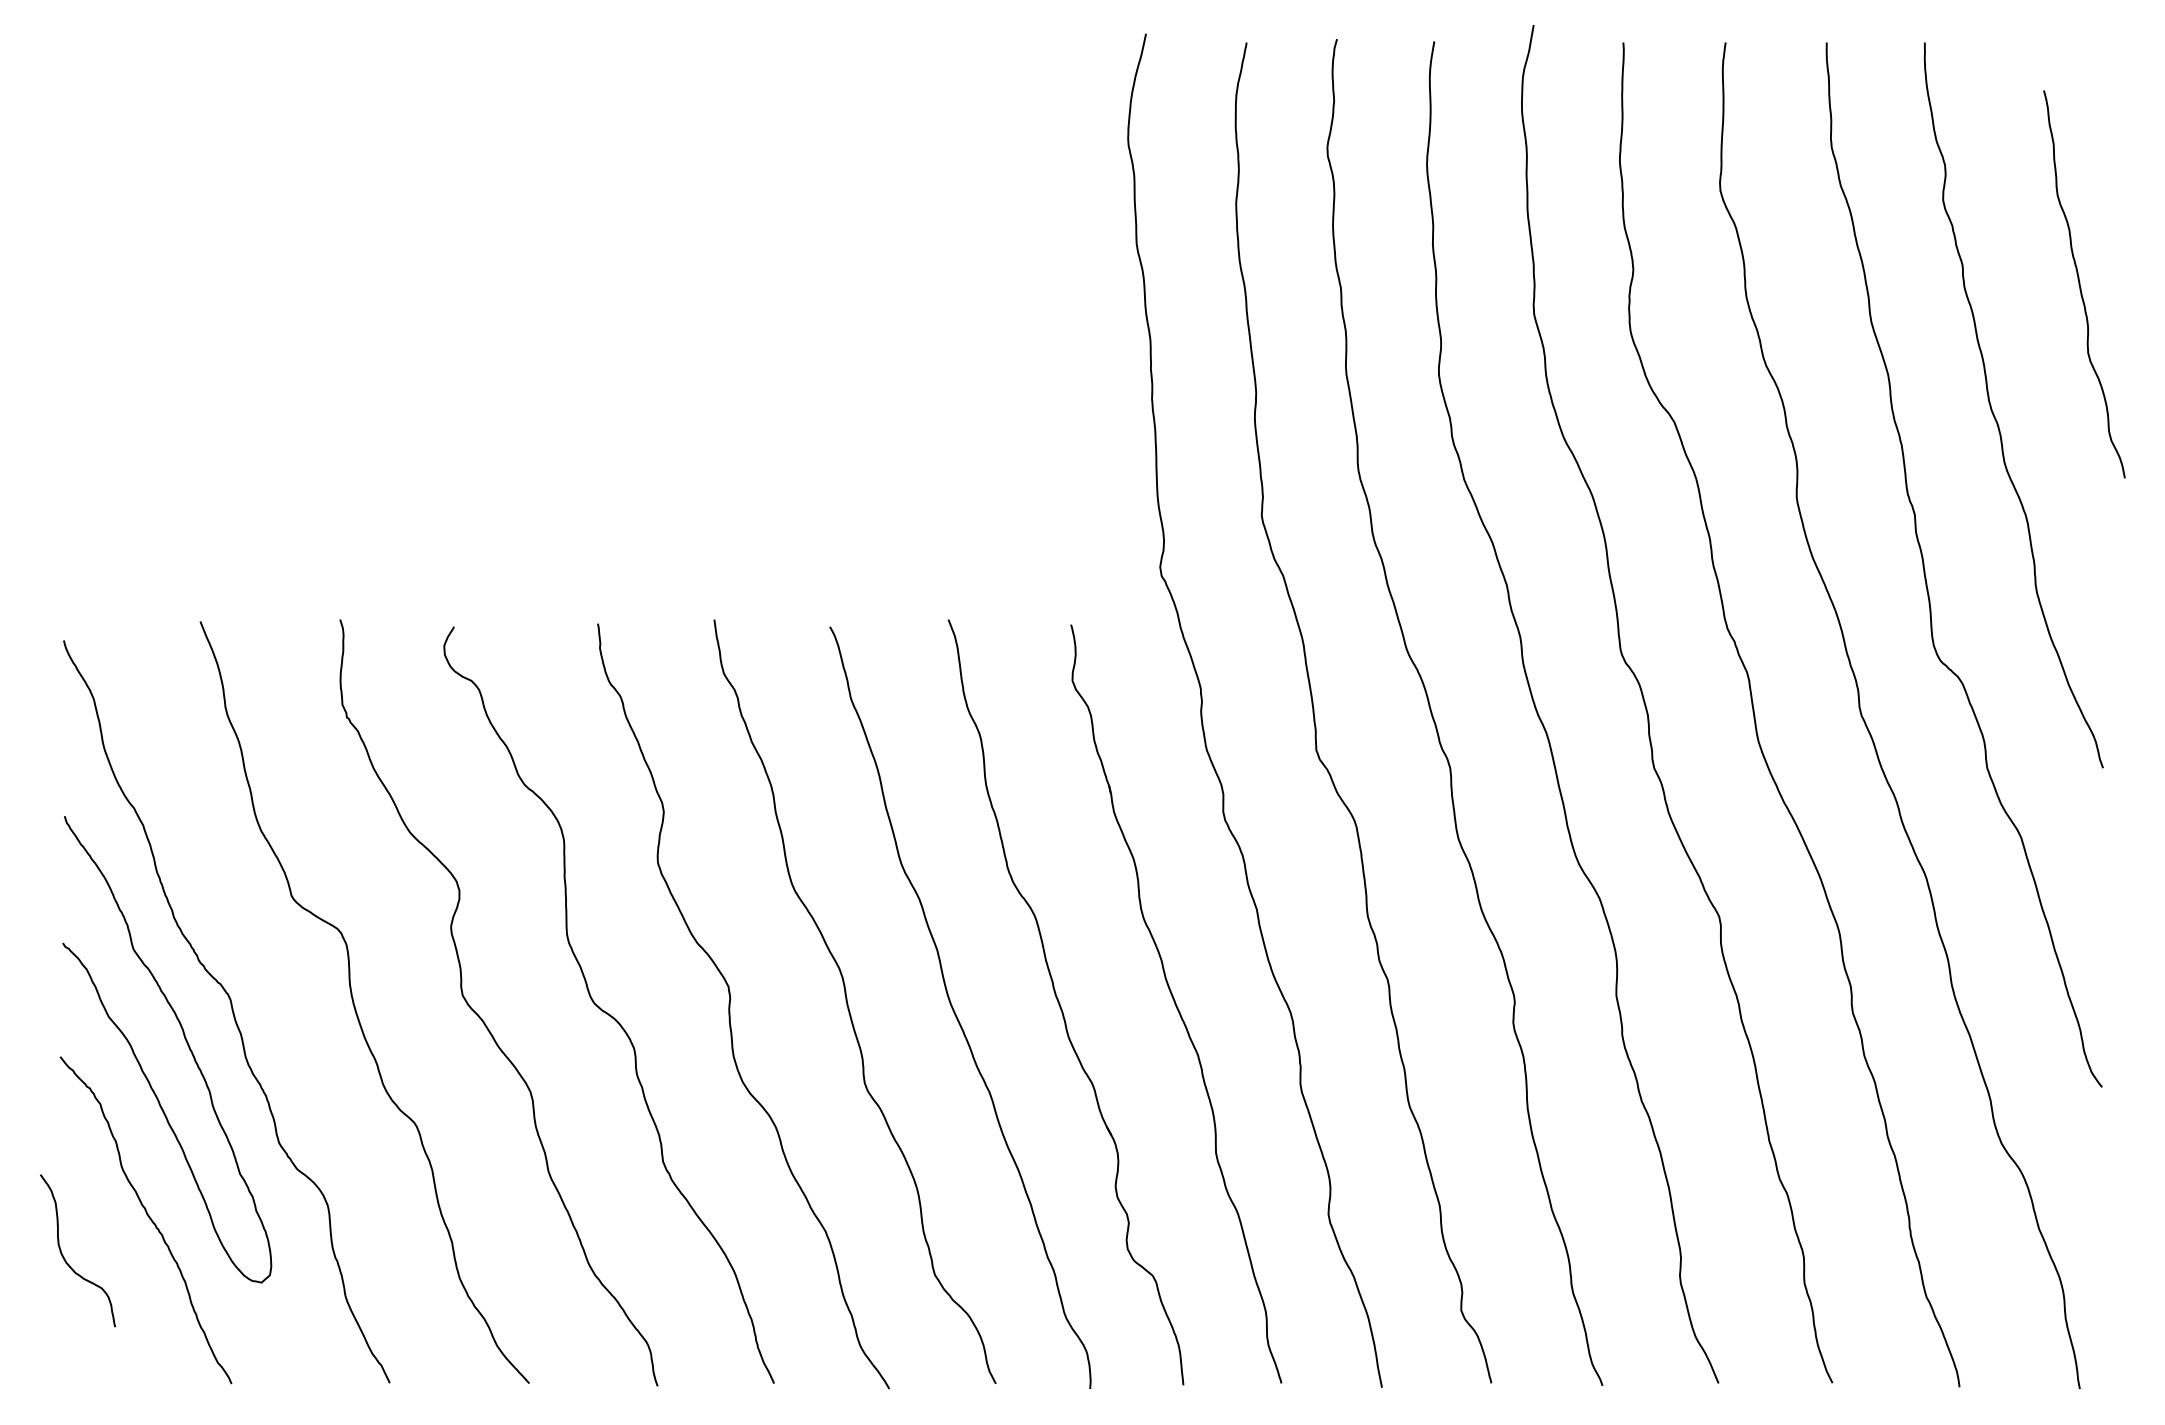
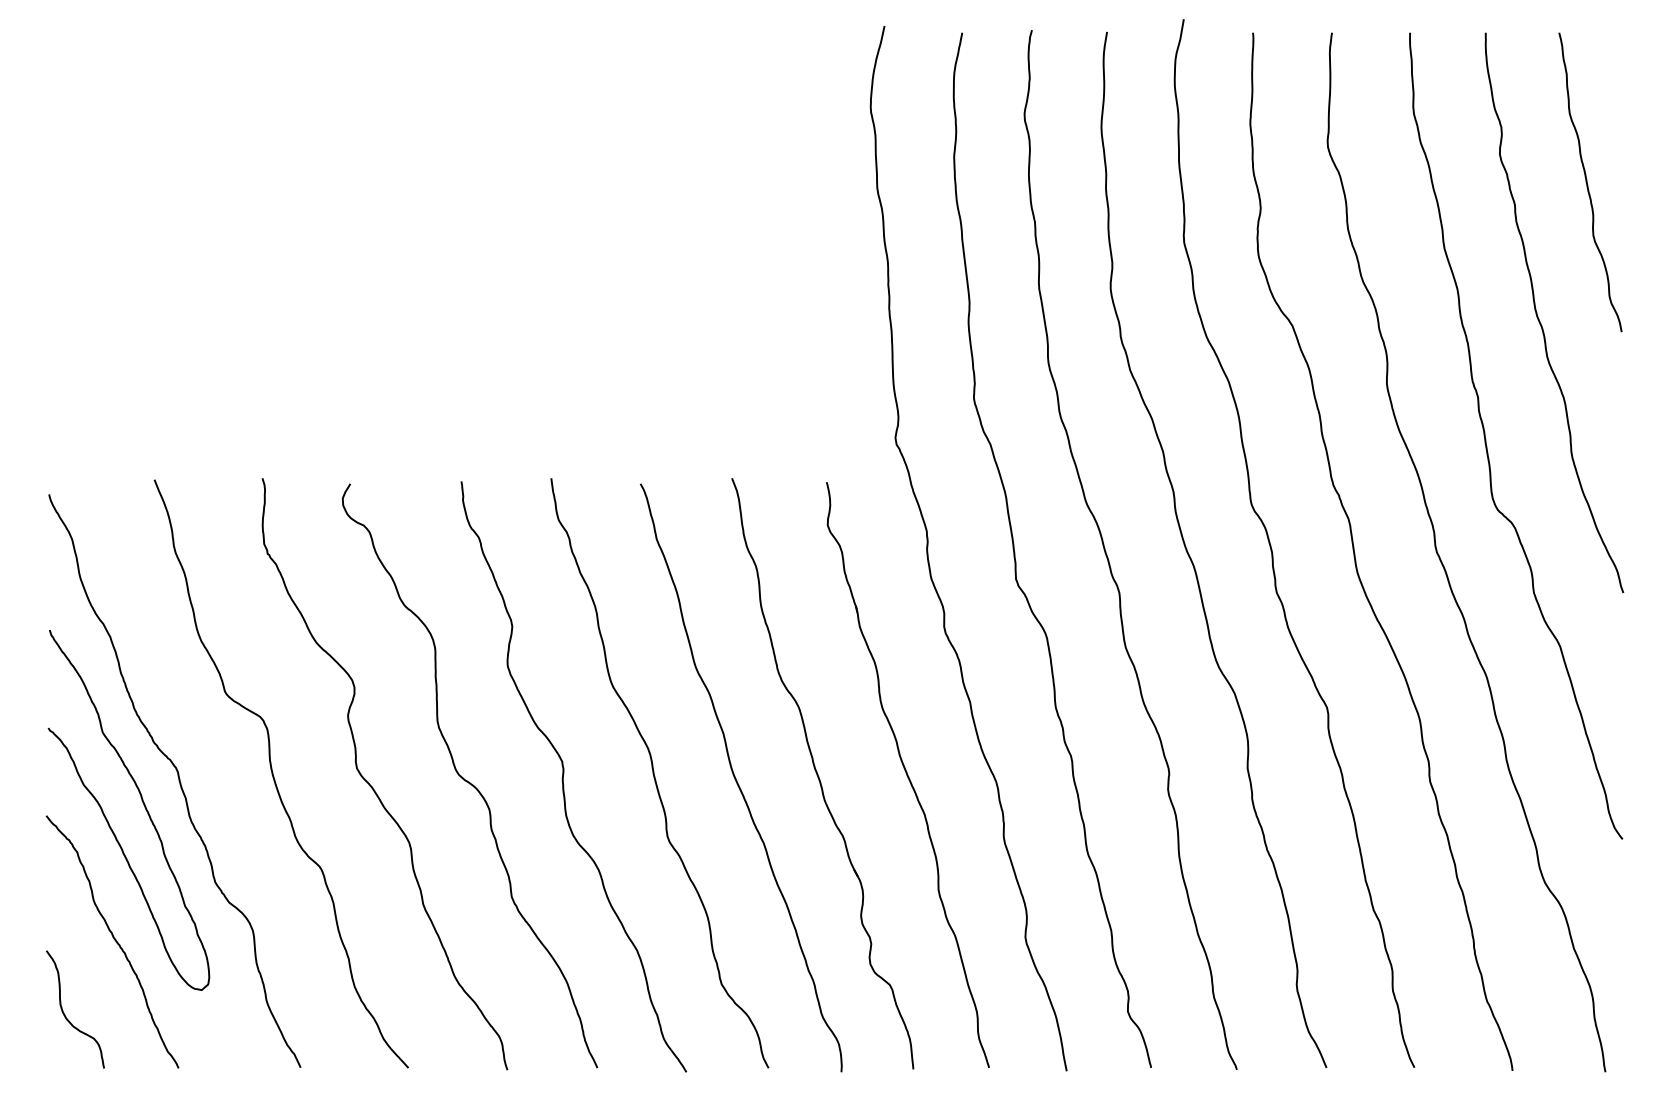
curve: (2080, 284) -> (1587, 182), moved
curve: (65, 1258) -> (65, 1015), moved

